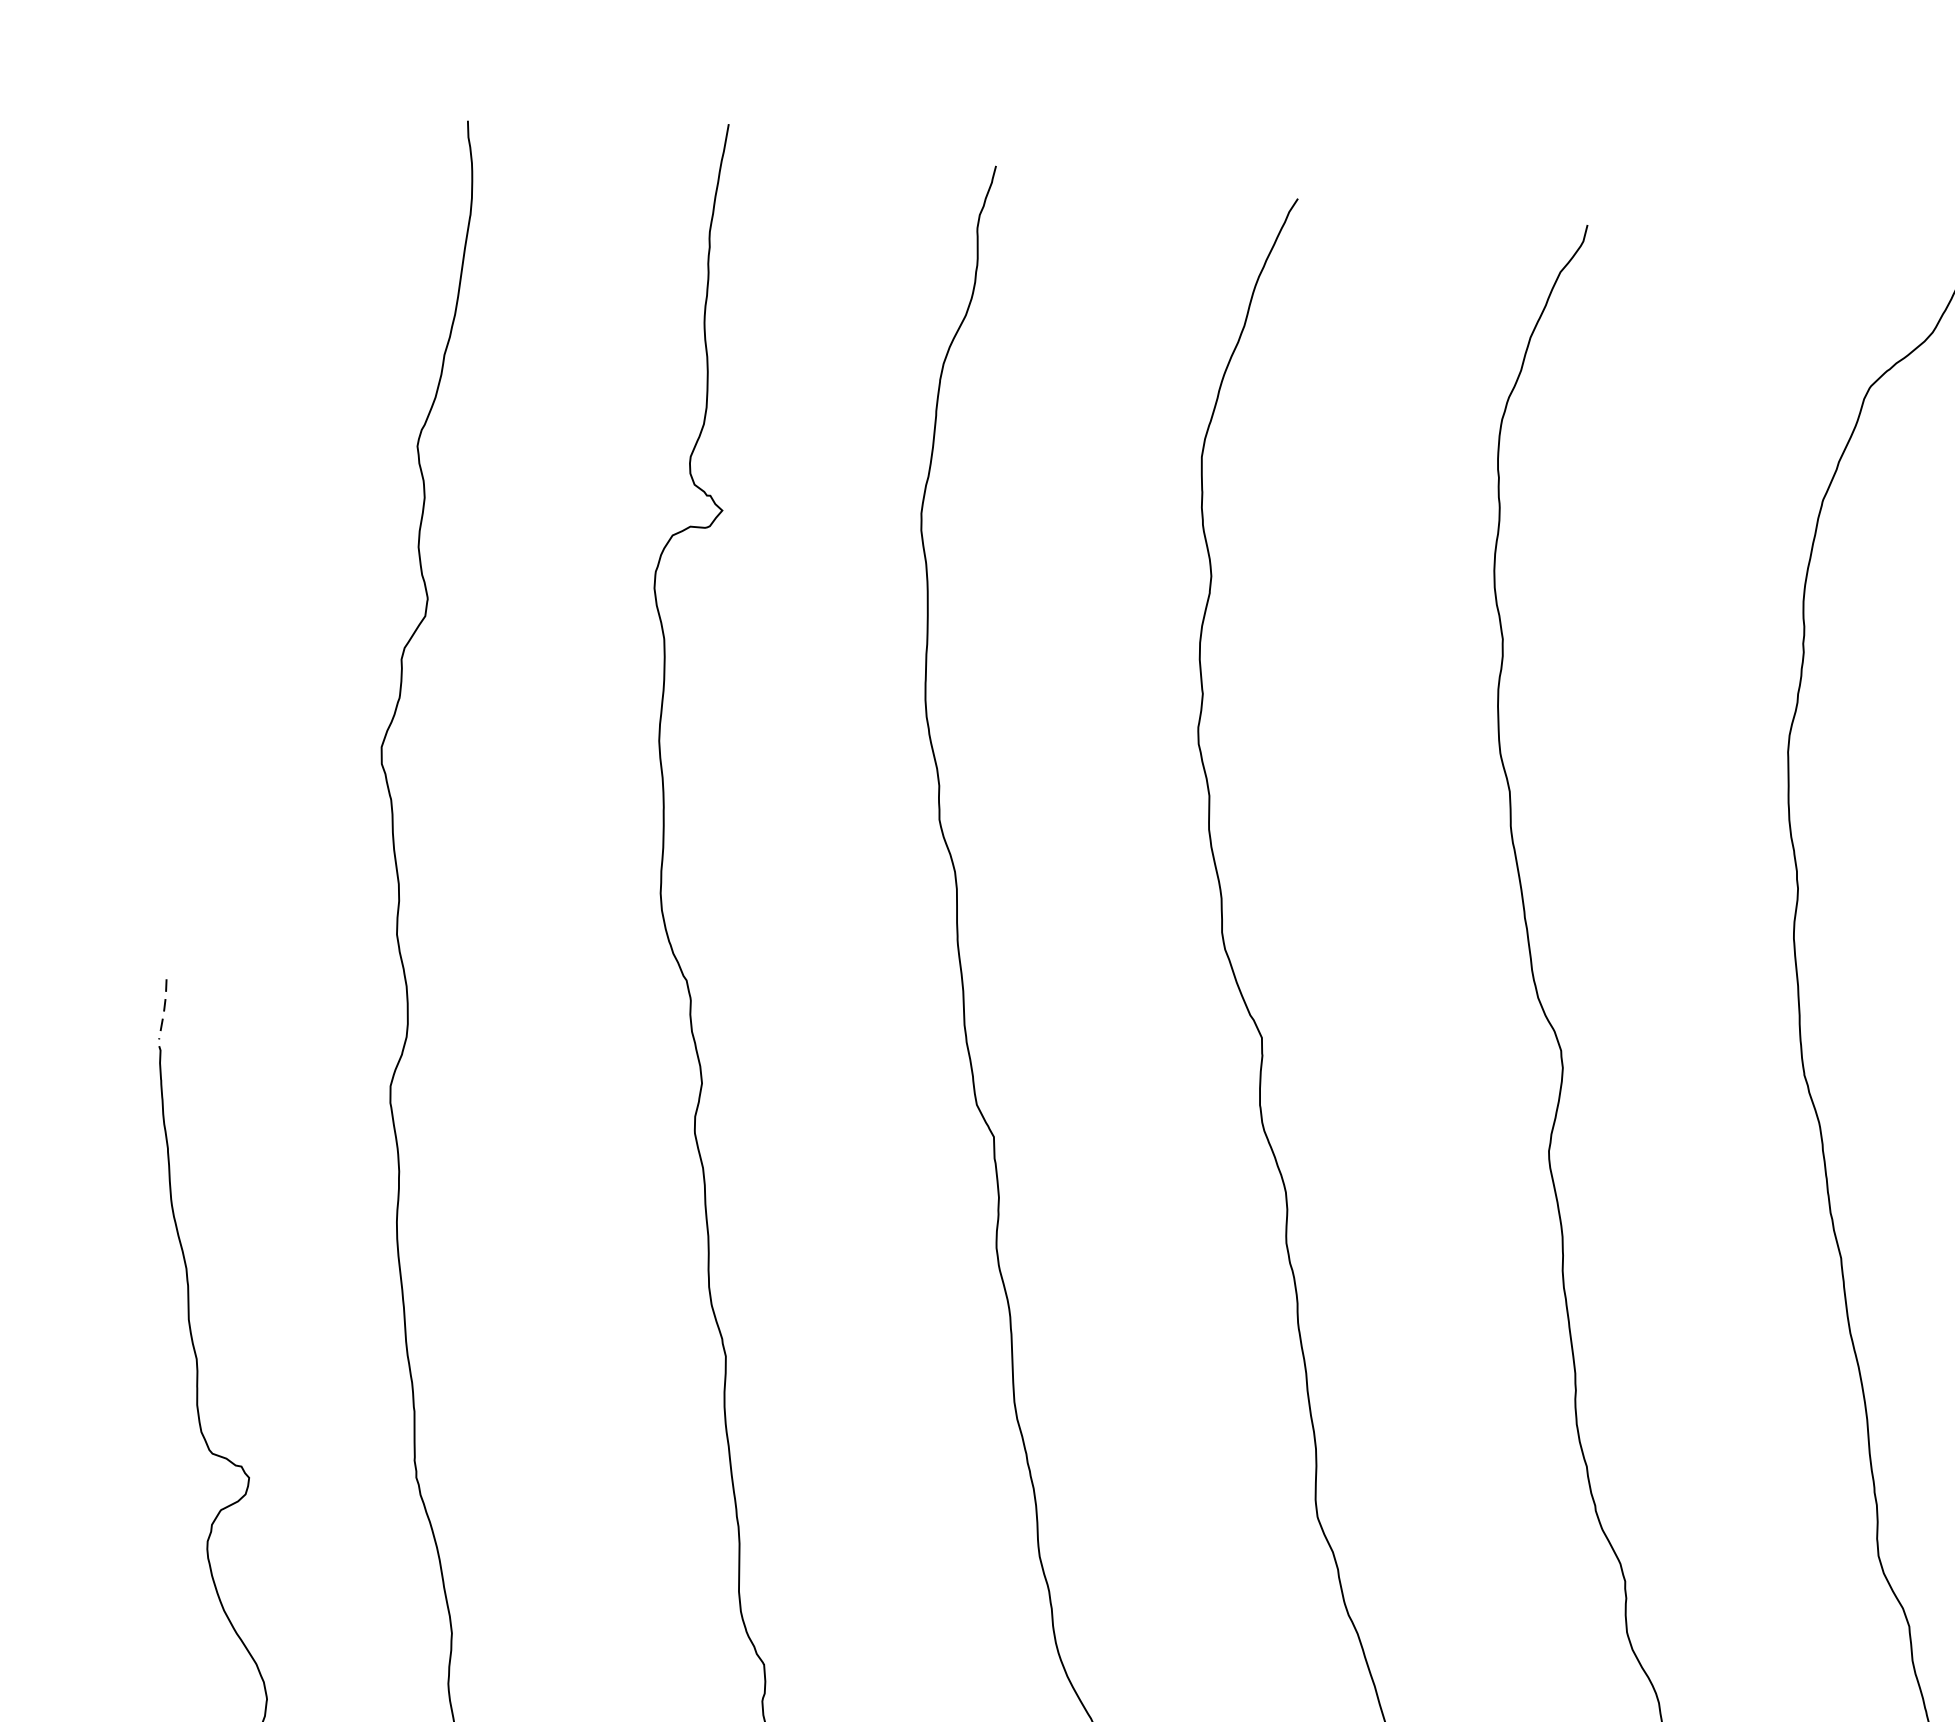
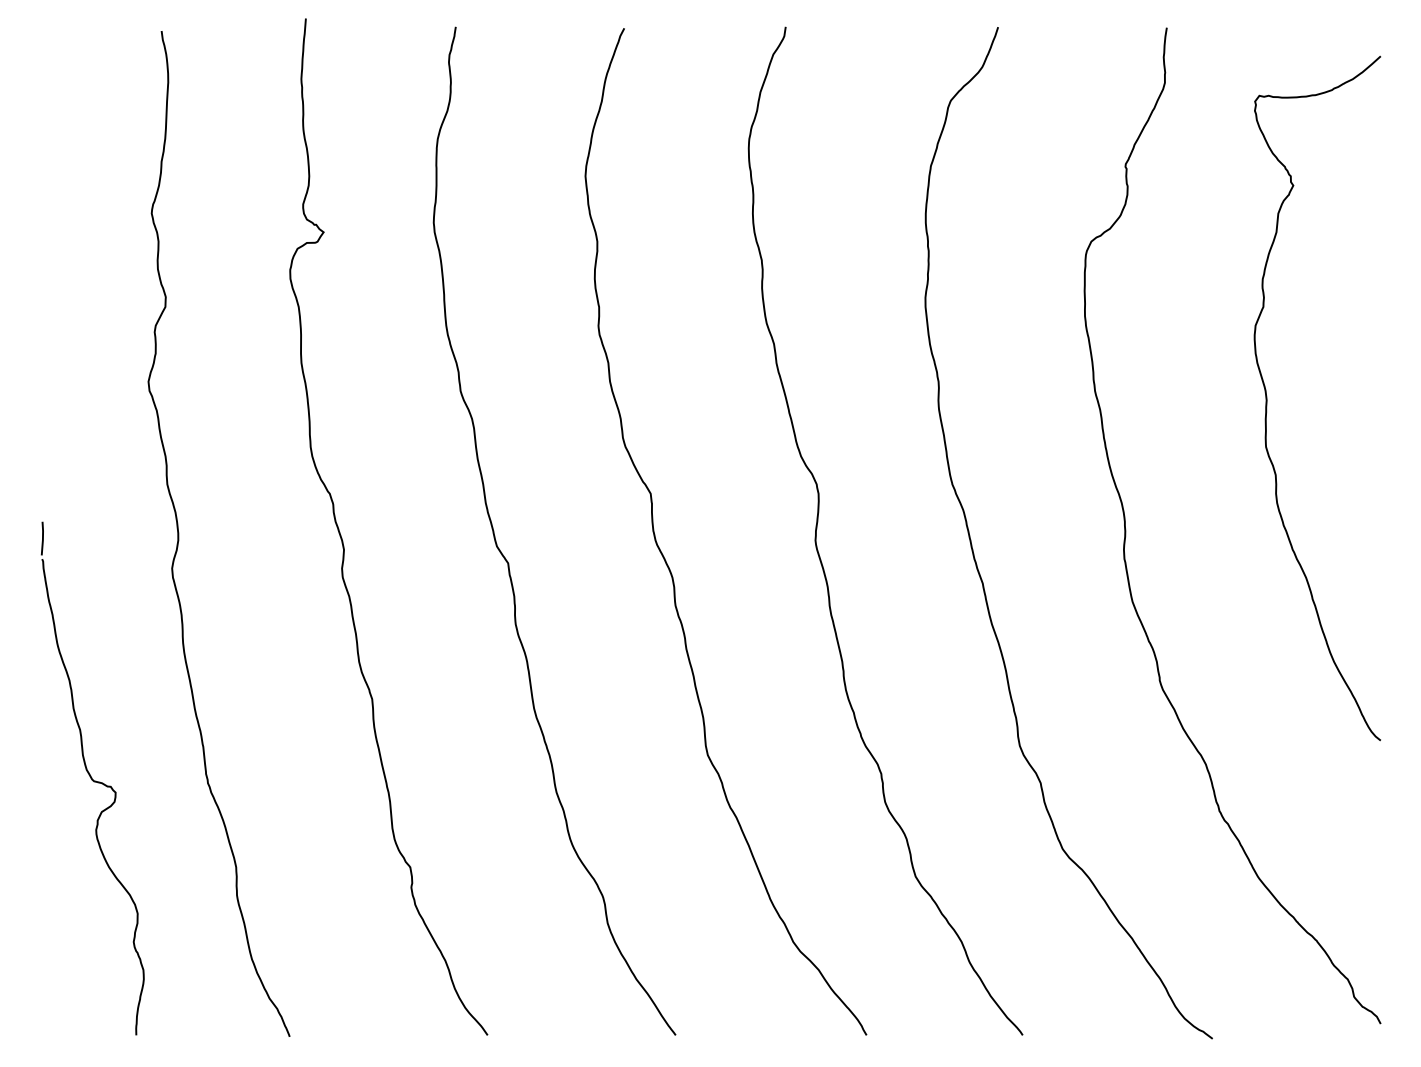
line: (163, 1009) -> (42, 538), dashed -> solid

